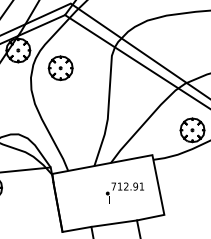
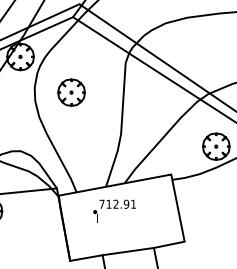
part: (60, 68) -> (71, 92), moved
part: (124, 192) -> (114, 210), moved

